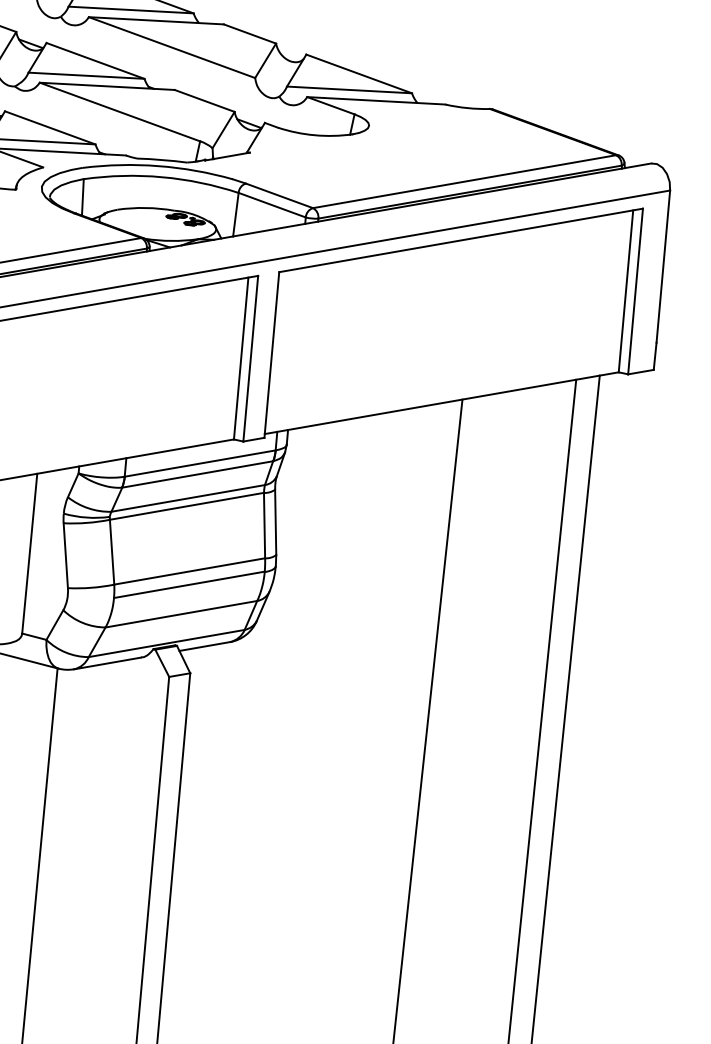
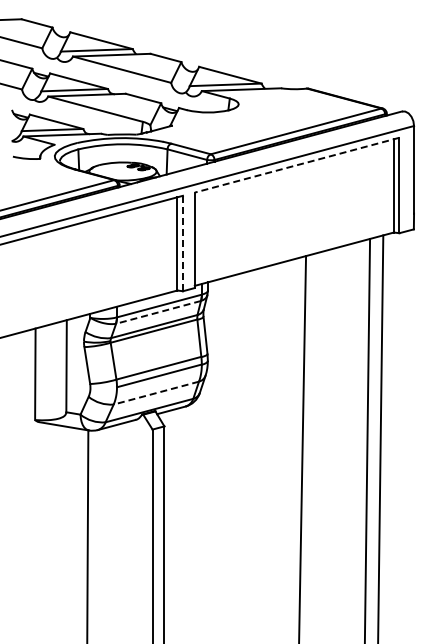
line: (461, 241) -> (297, 165), solid -> dashed
line: (249, 358) -> (182, 243), solid -> dashed
line: (197, 474) -> (158, 312), solid -> dashed
line: (179, 614) -> (155, 393), solid -> dashed

